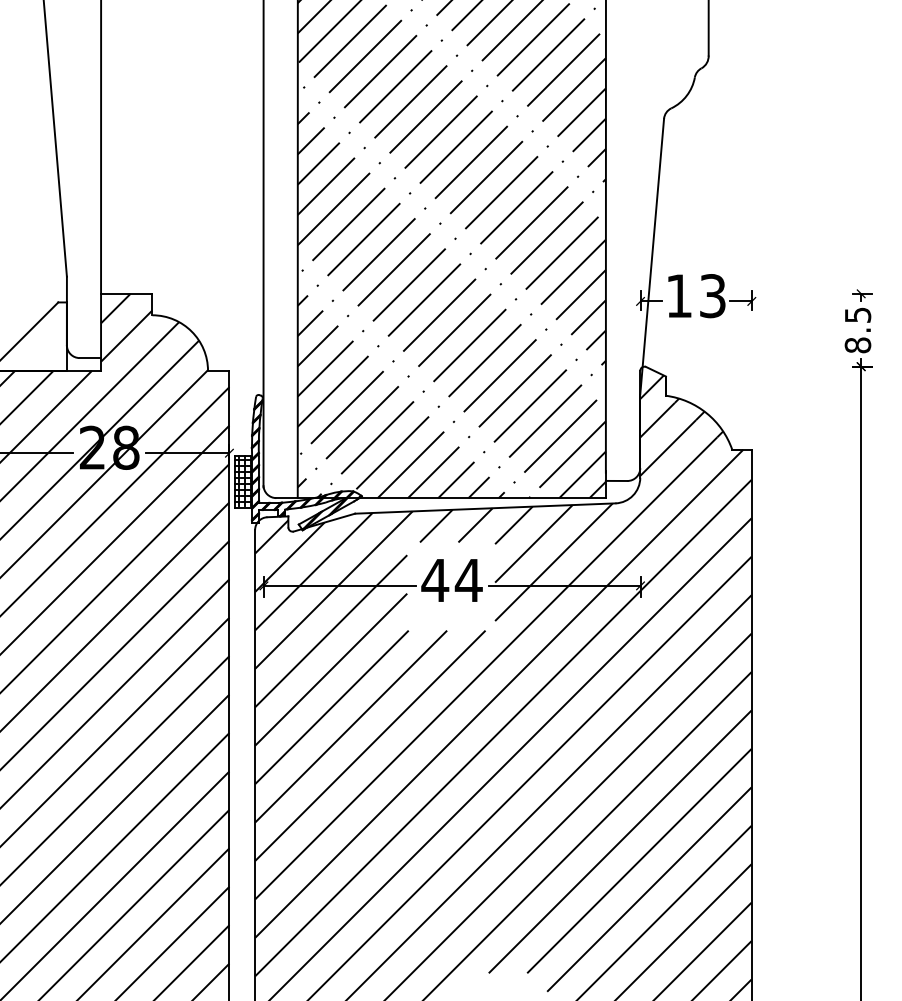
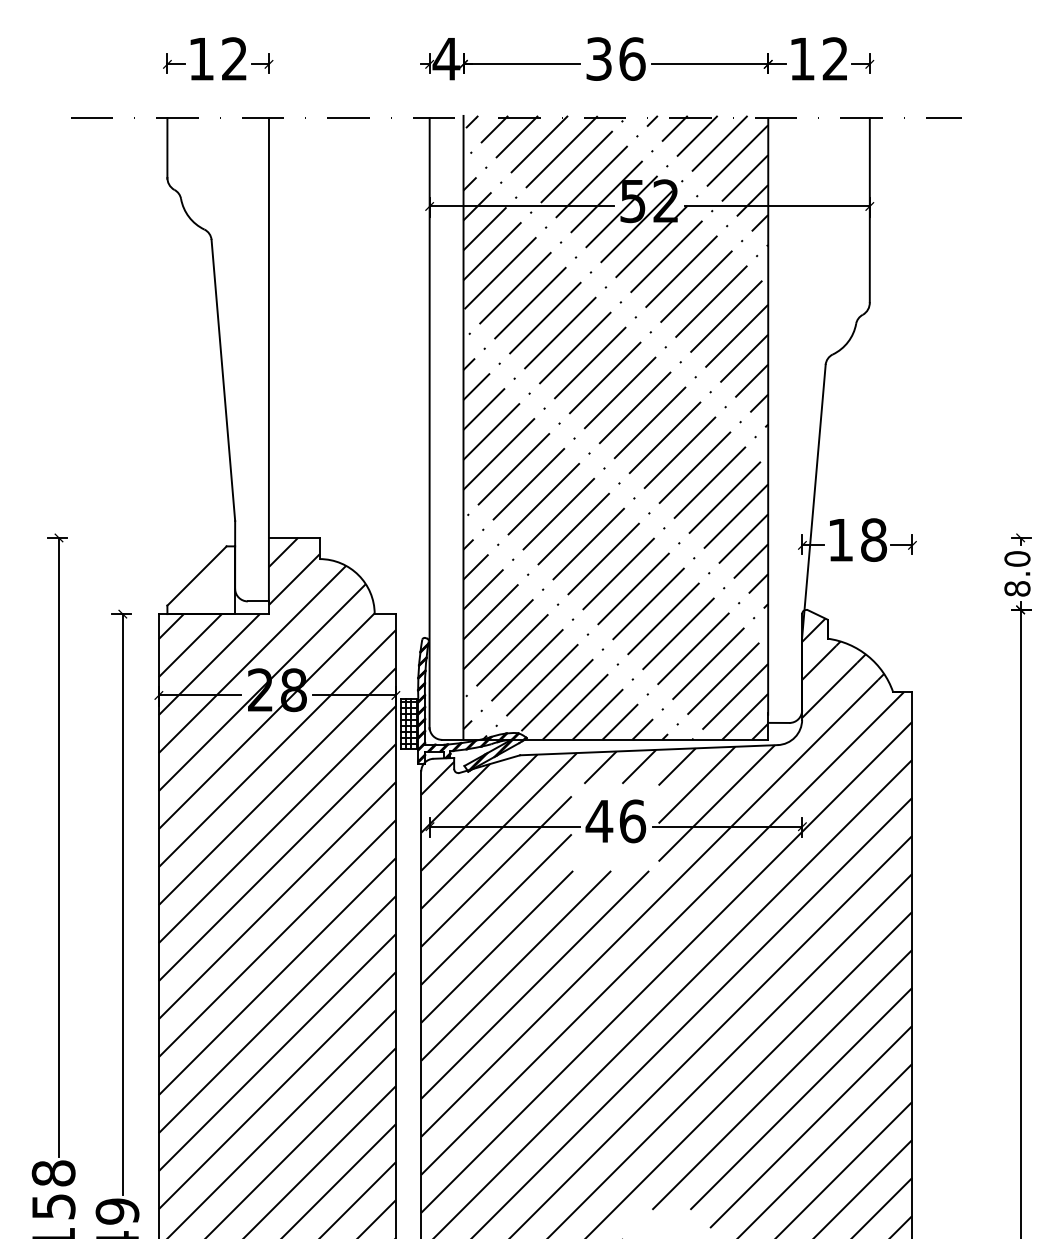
text: (713, 295) -> (874, 539), 13 -> 18
text: (858, 314) -> (1017, 558), 8.5 -> 8.0
text: (468, 580) -> (632, 821), 44 -> 46

